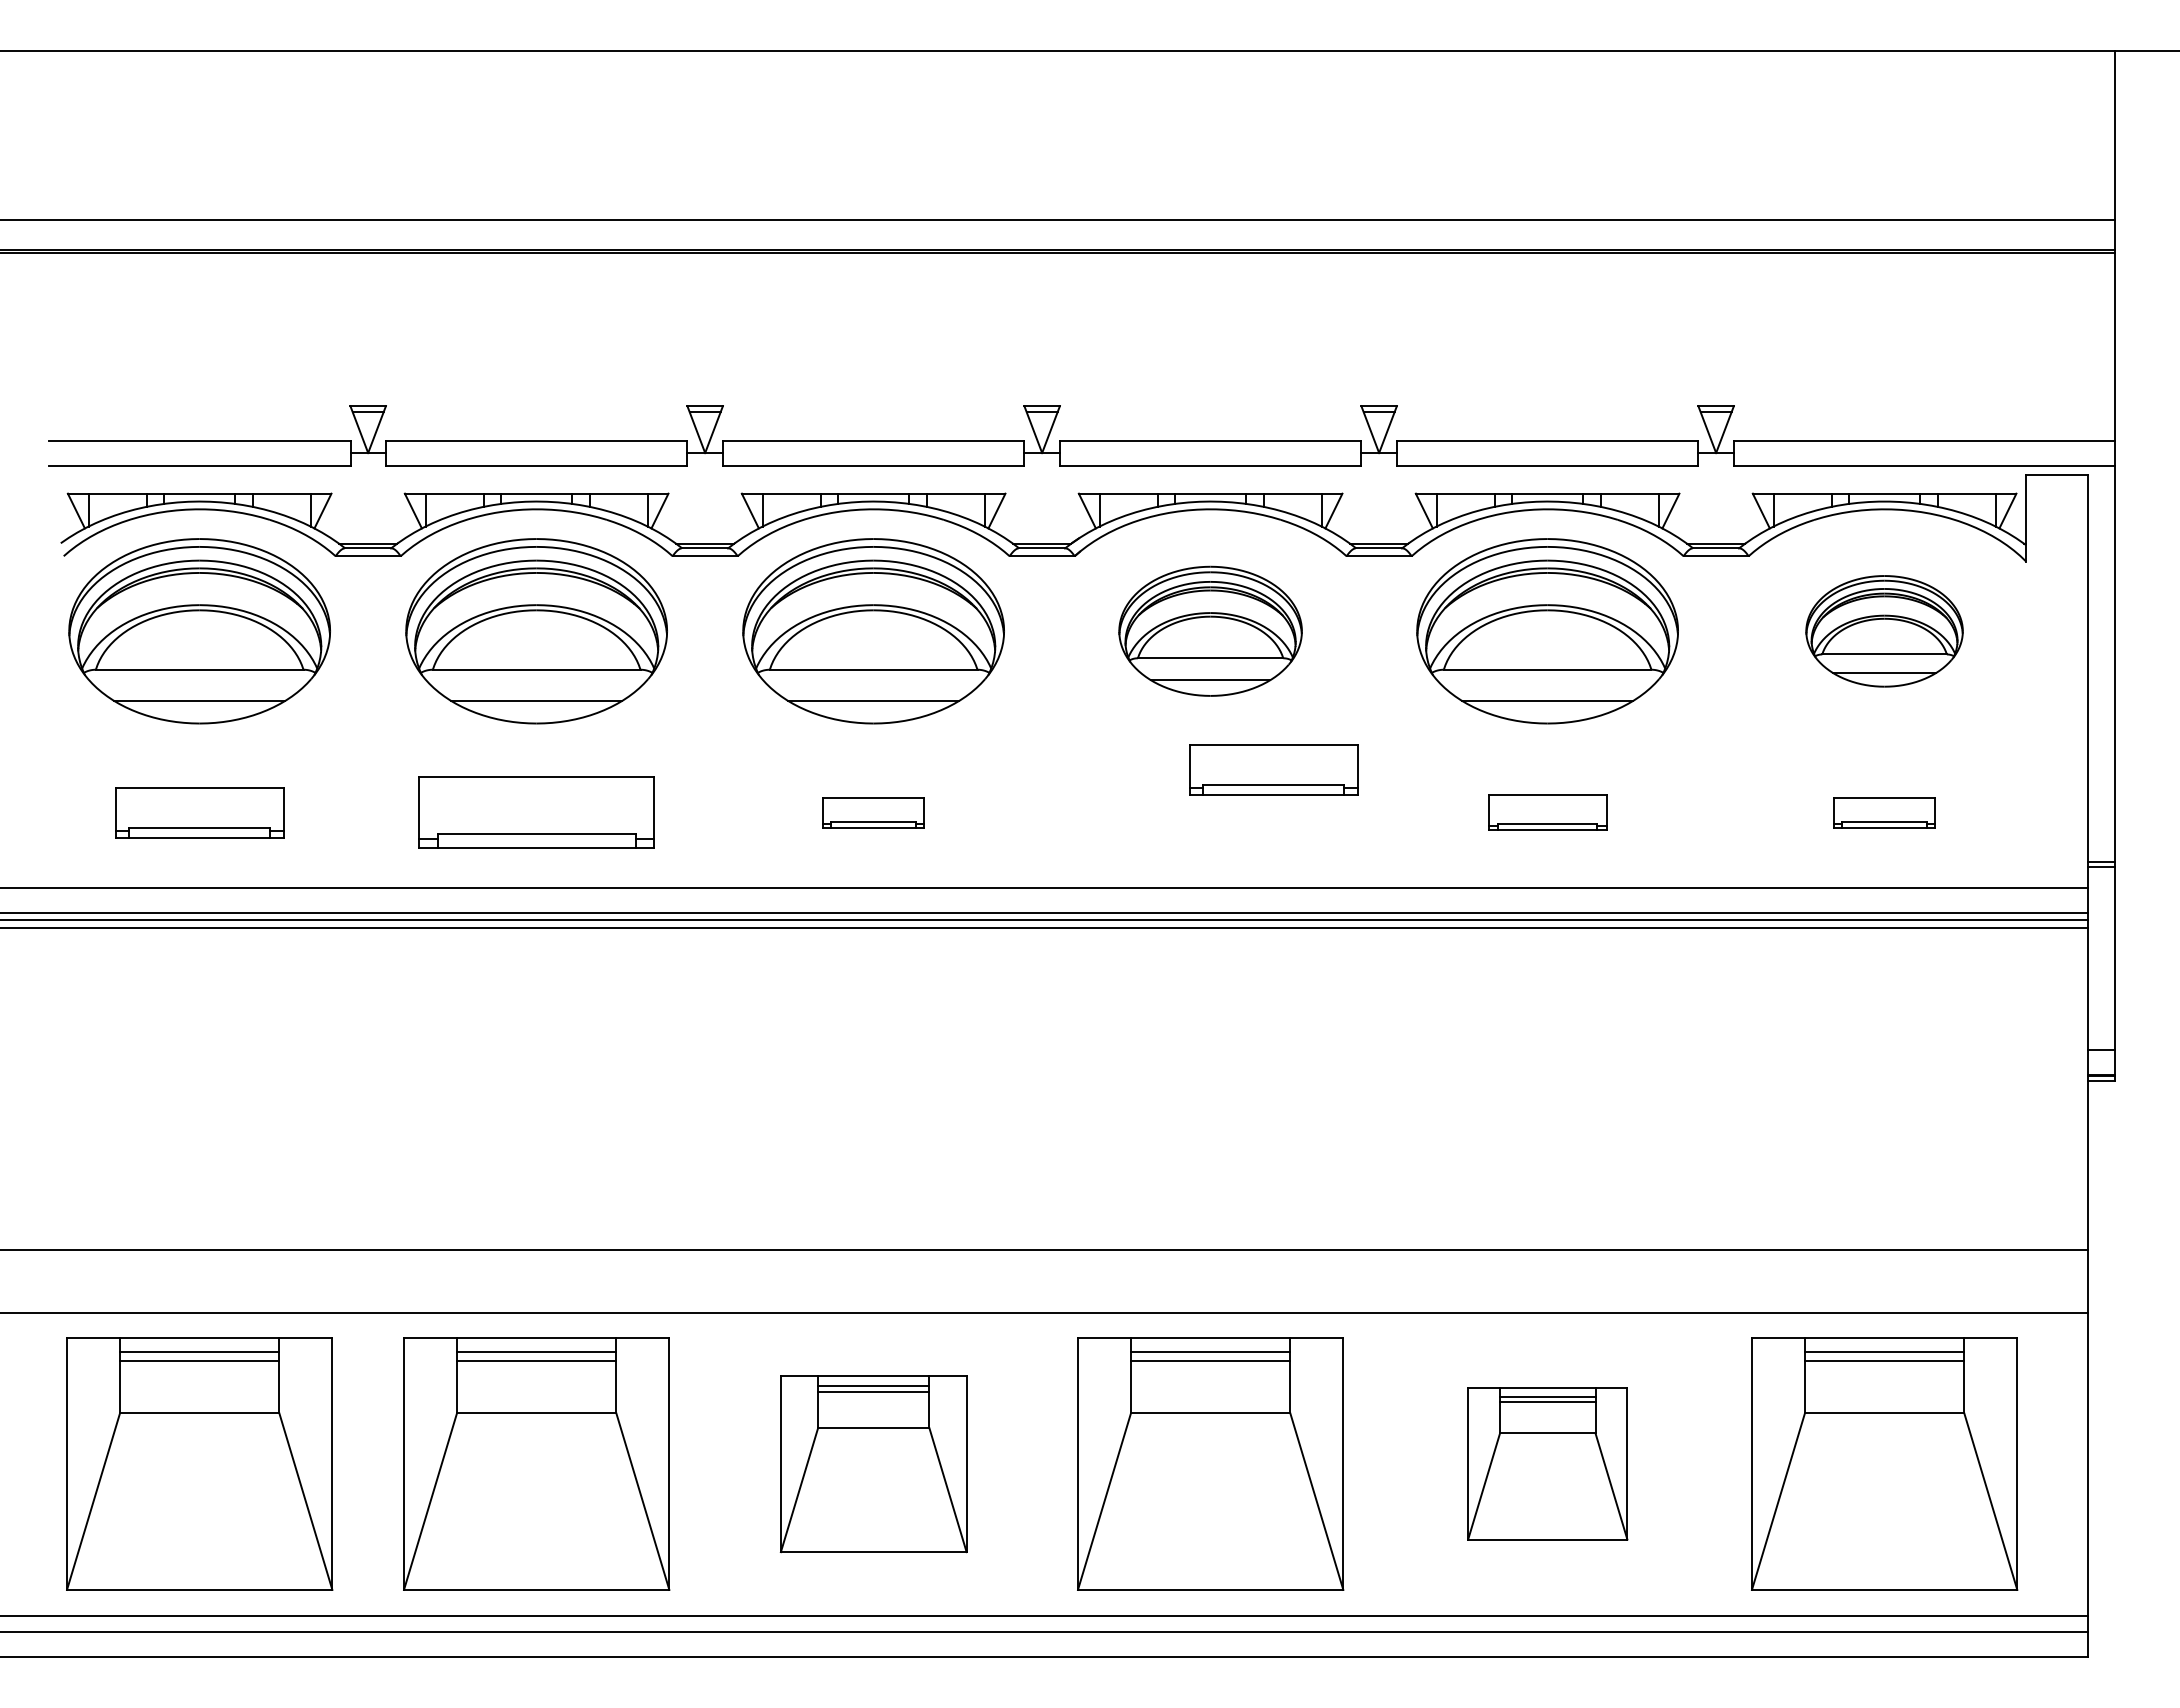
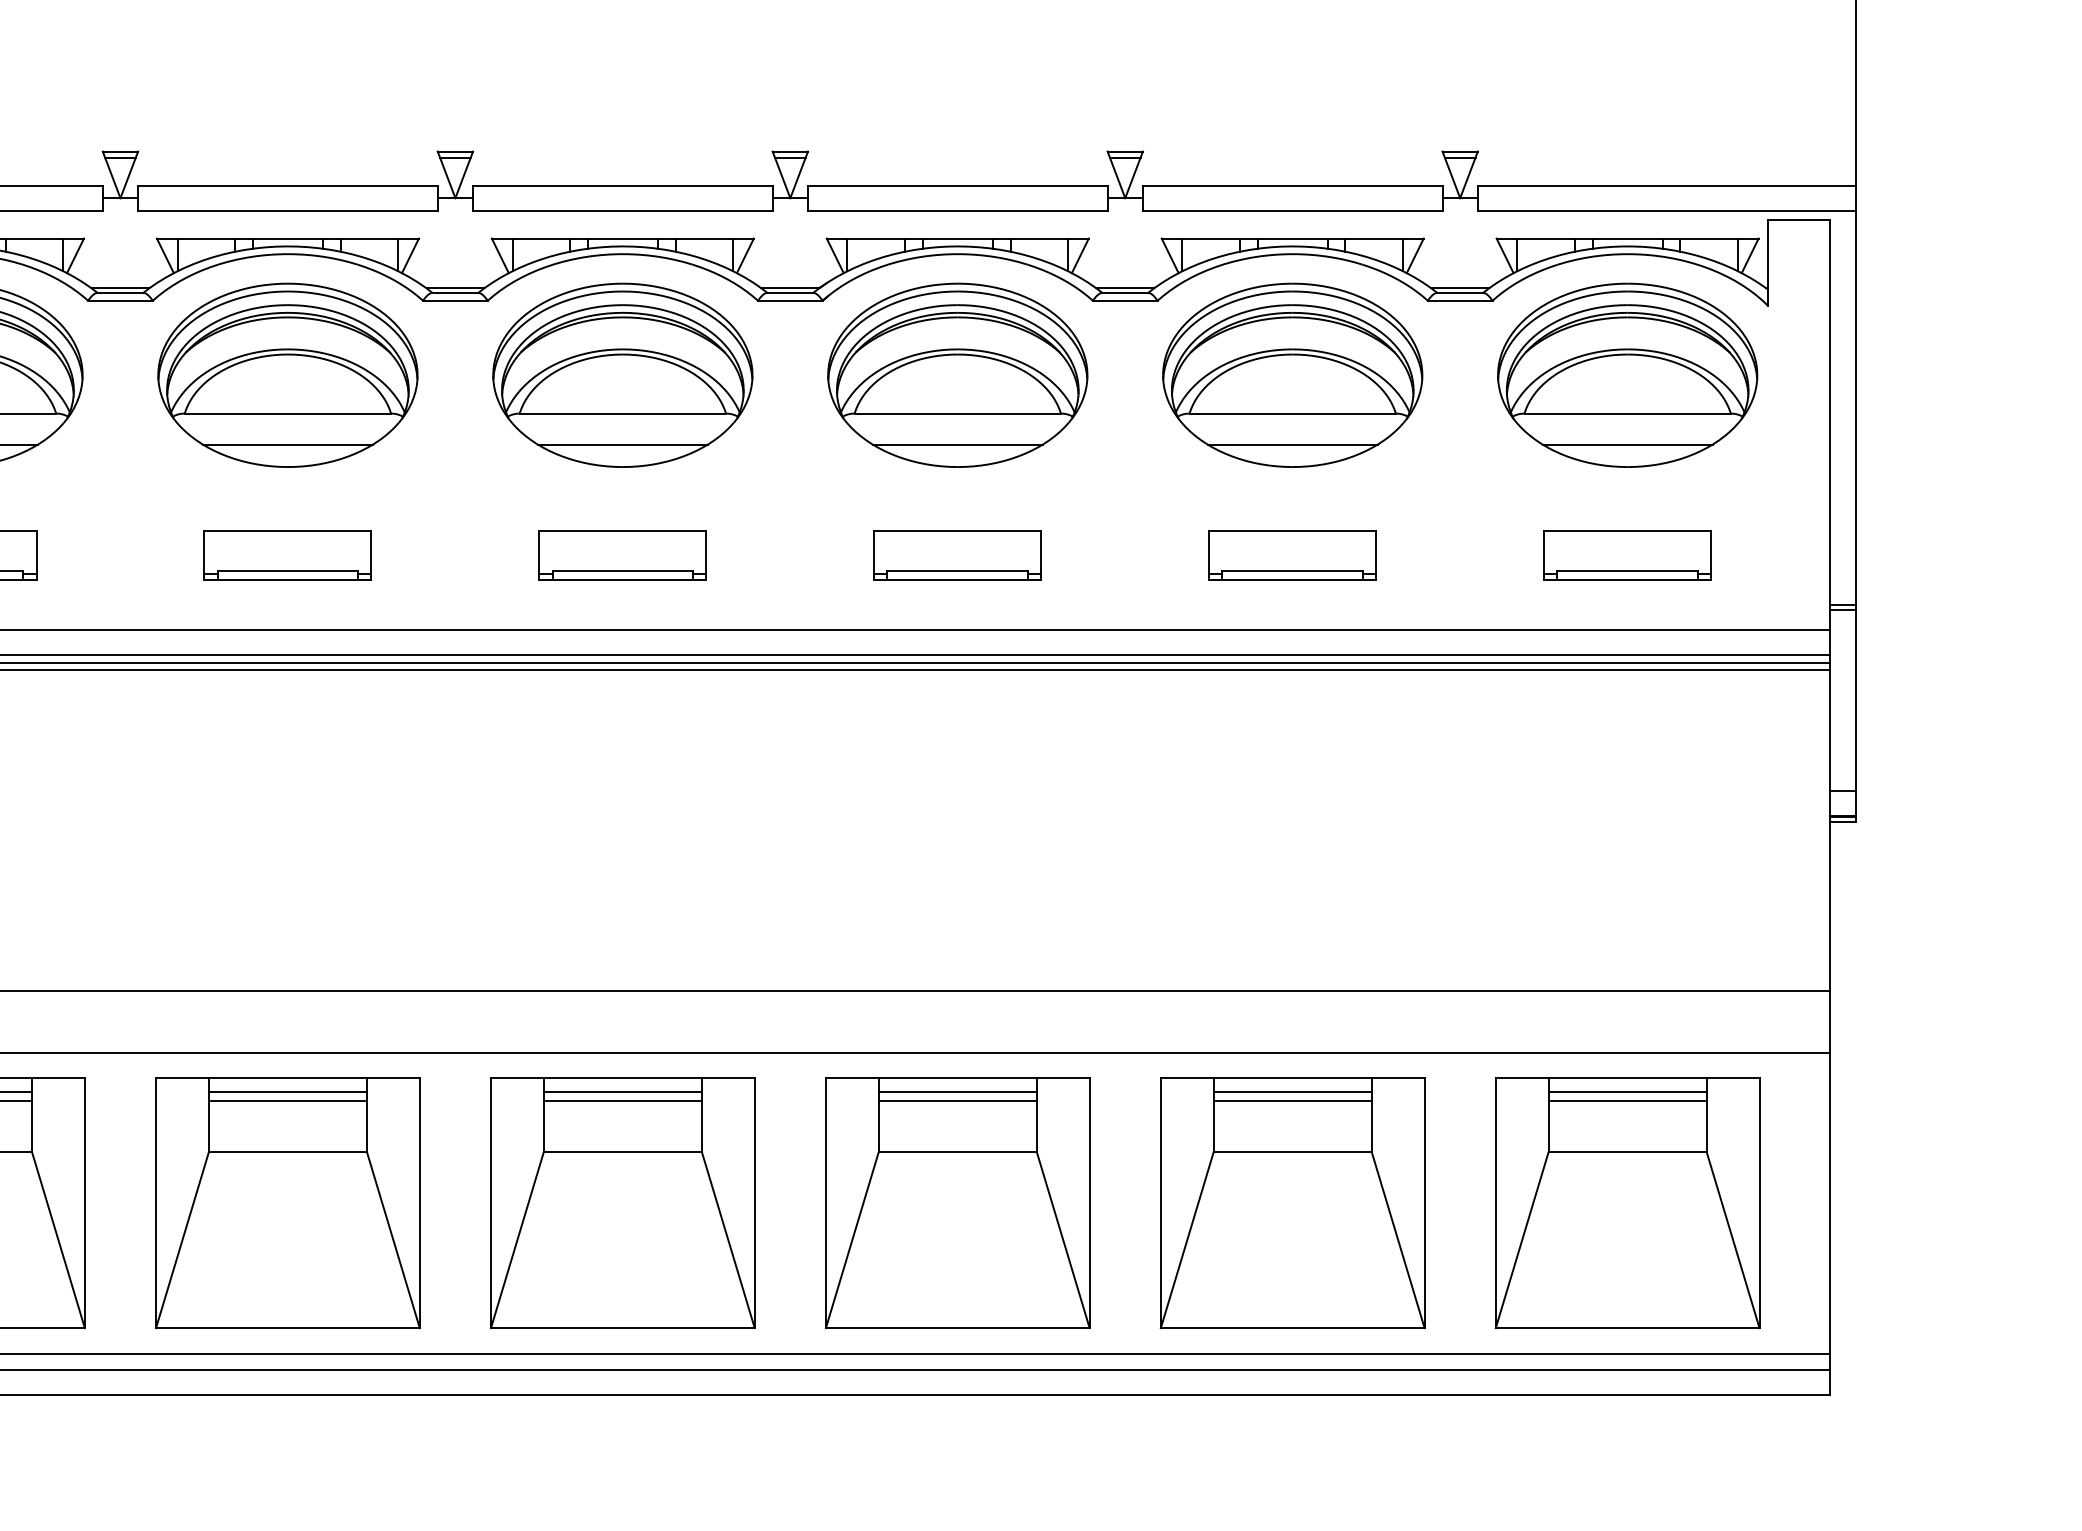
part: (1210, 631) -> (957, 375), size x1.43
part: (1884, 631) -> (1627, 375), size x1.67
part: (1273, 769) -> (957, 555), moved
part: (536, 812) -> (287, 555), size x0.71
part: (873, 812) -> (622, 555), size x1.67
part: (1547, 812) -> (1292, 555), size x1.43
part: (1884, 812) -> (1627, 555), size x1.67
part: (873, 1463) -> (622, 1202), size x1.43
part: (1547, 1463) -> (1292, 1202), size x1.67

